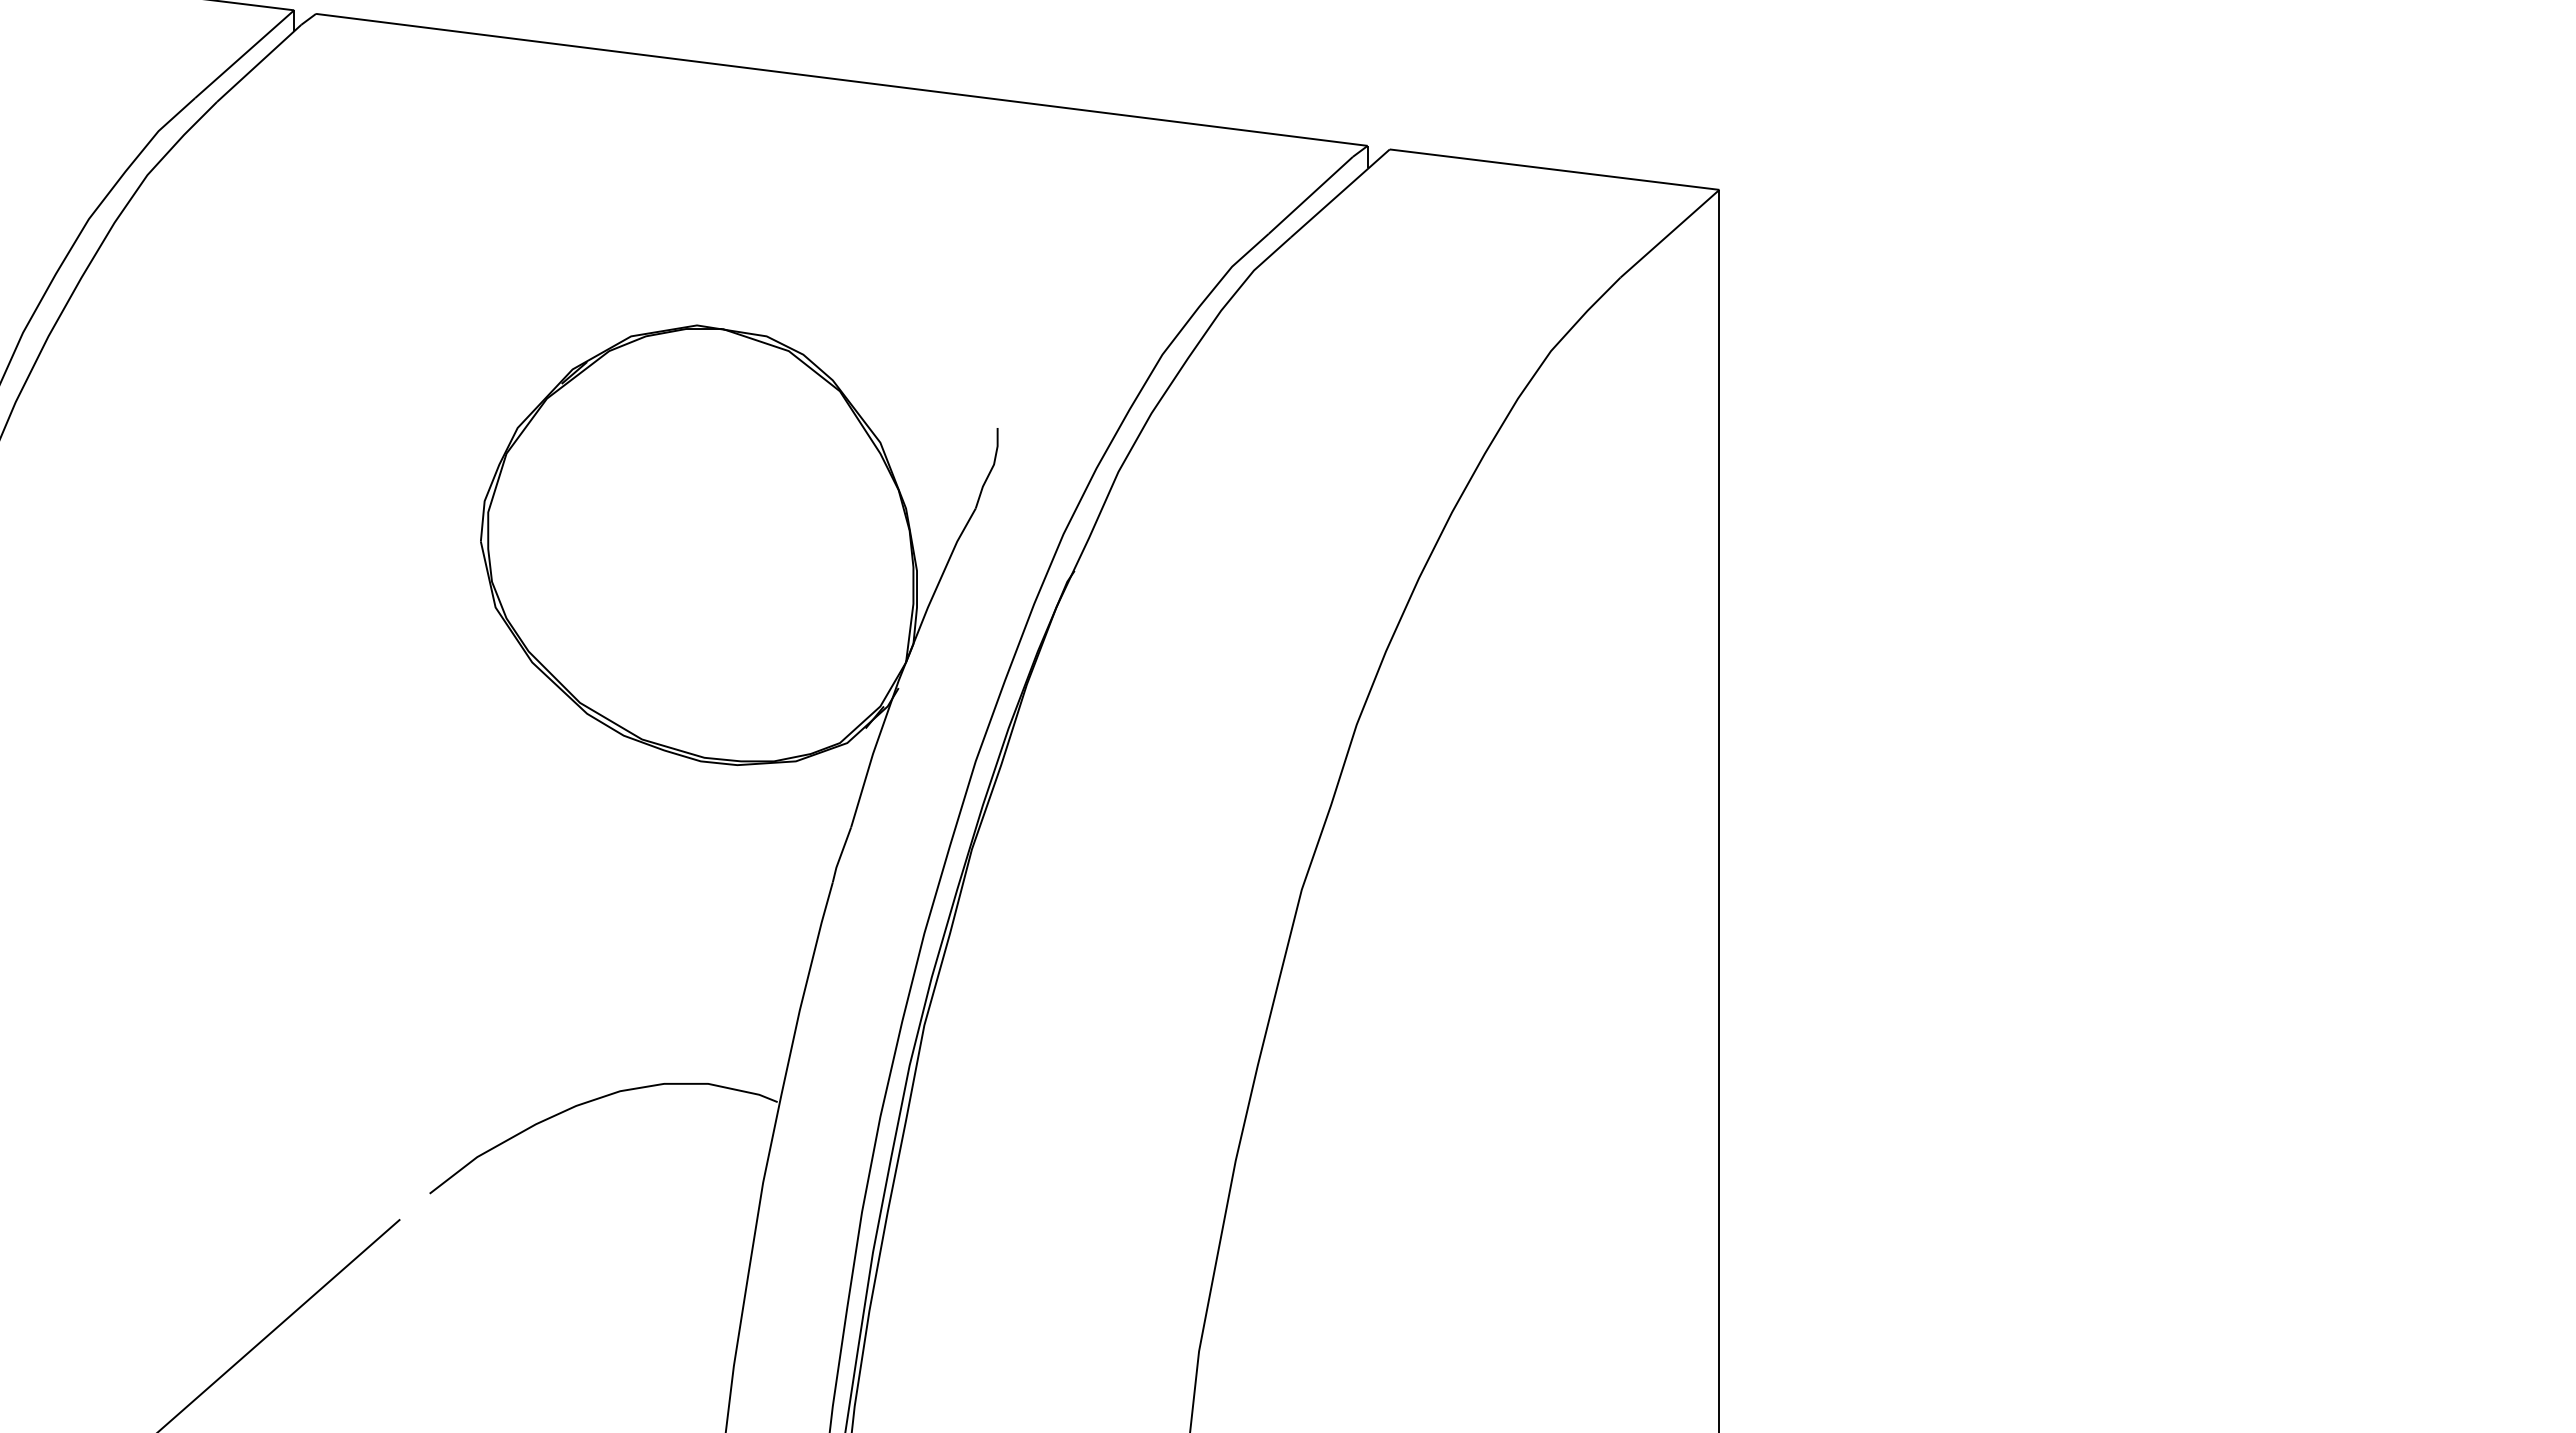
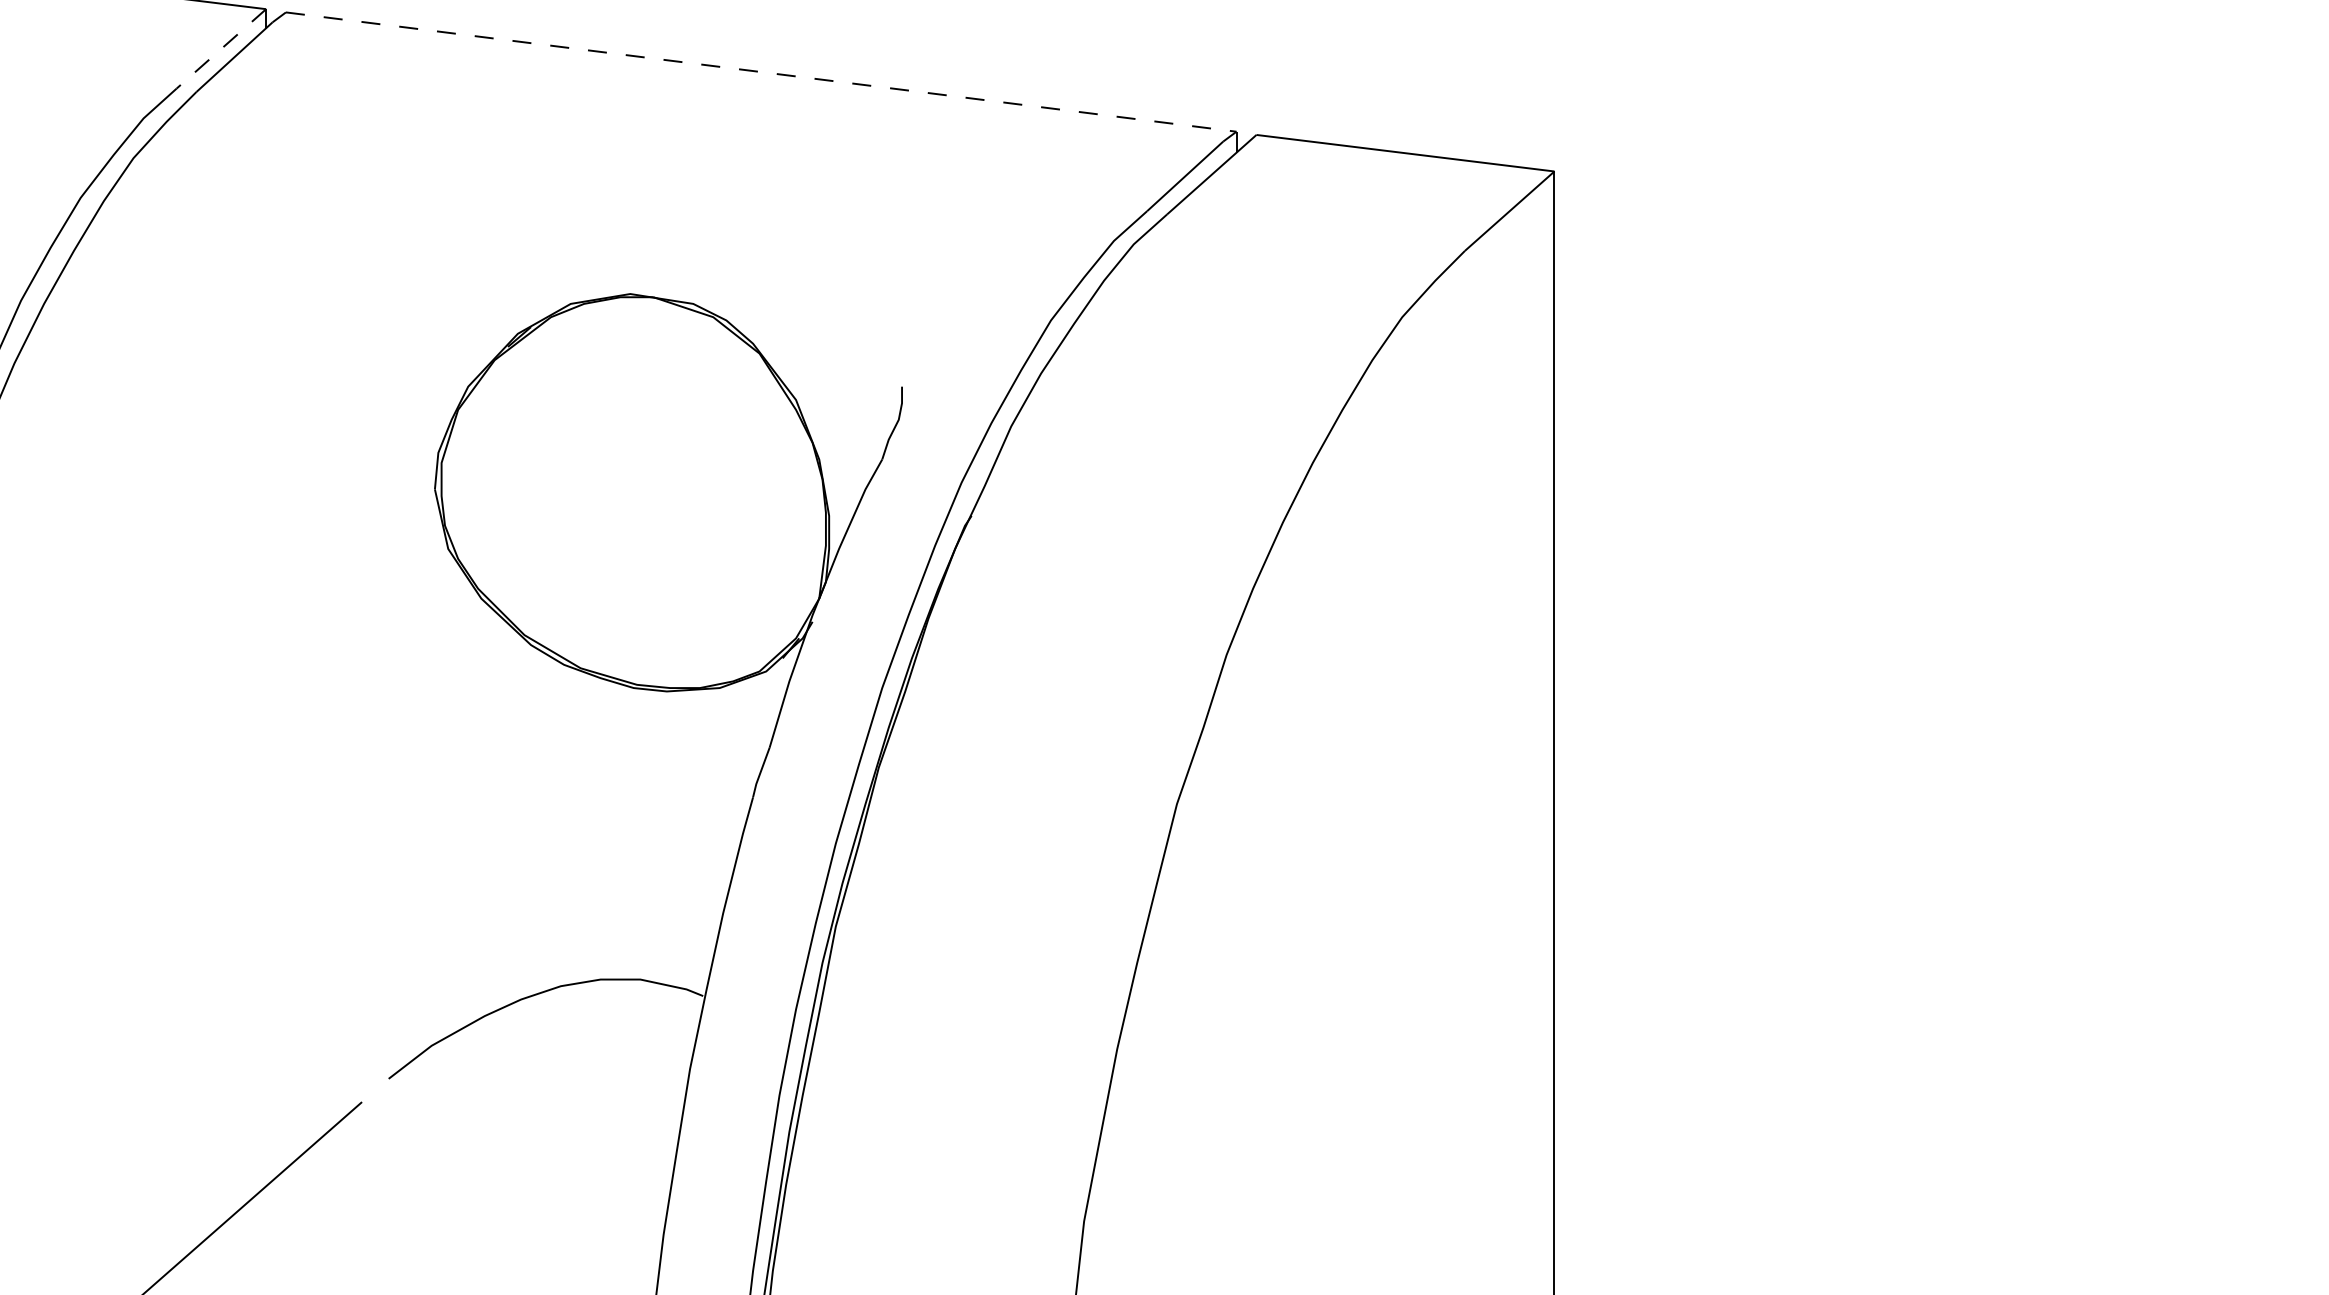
line: (244, 54) -> (221, 49), solid -> dashed
line: (841, 79) -> (760, 71), solid -> dashed

